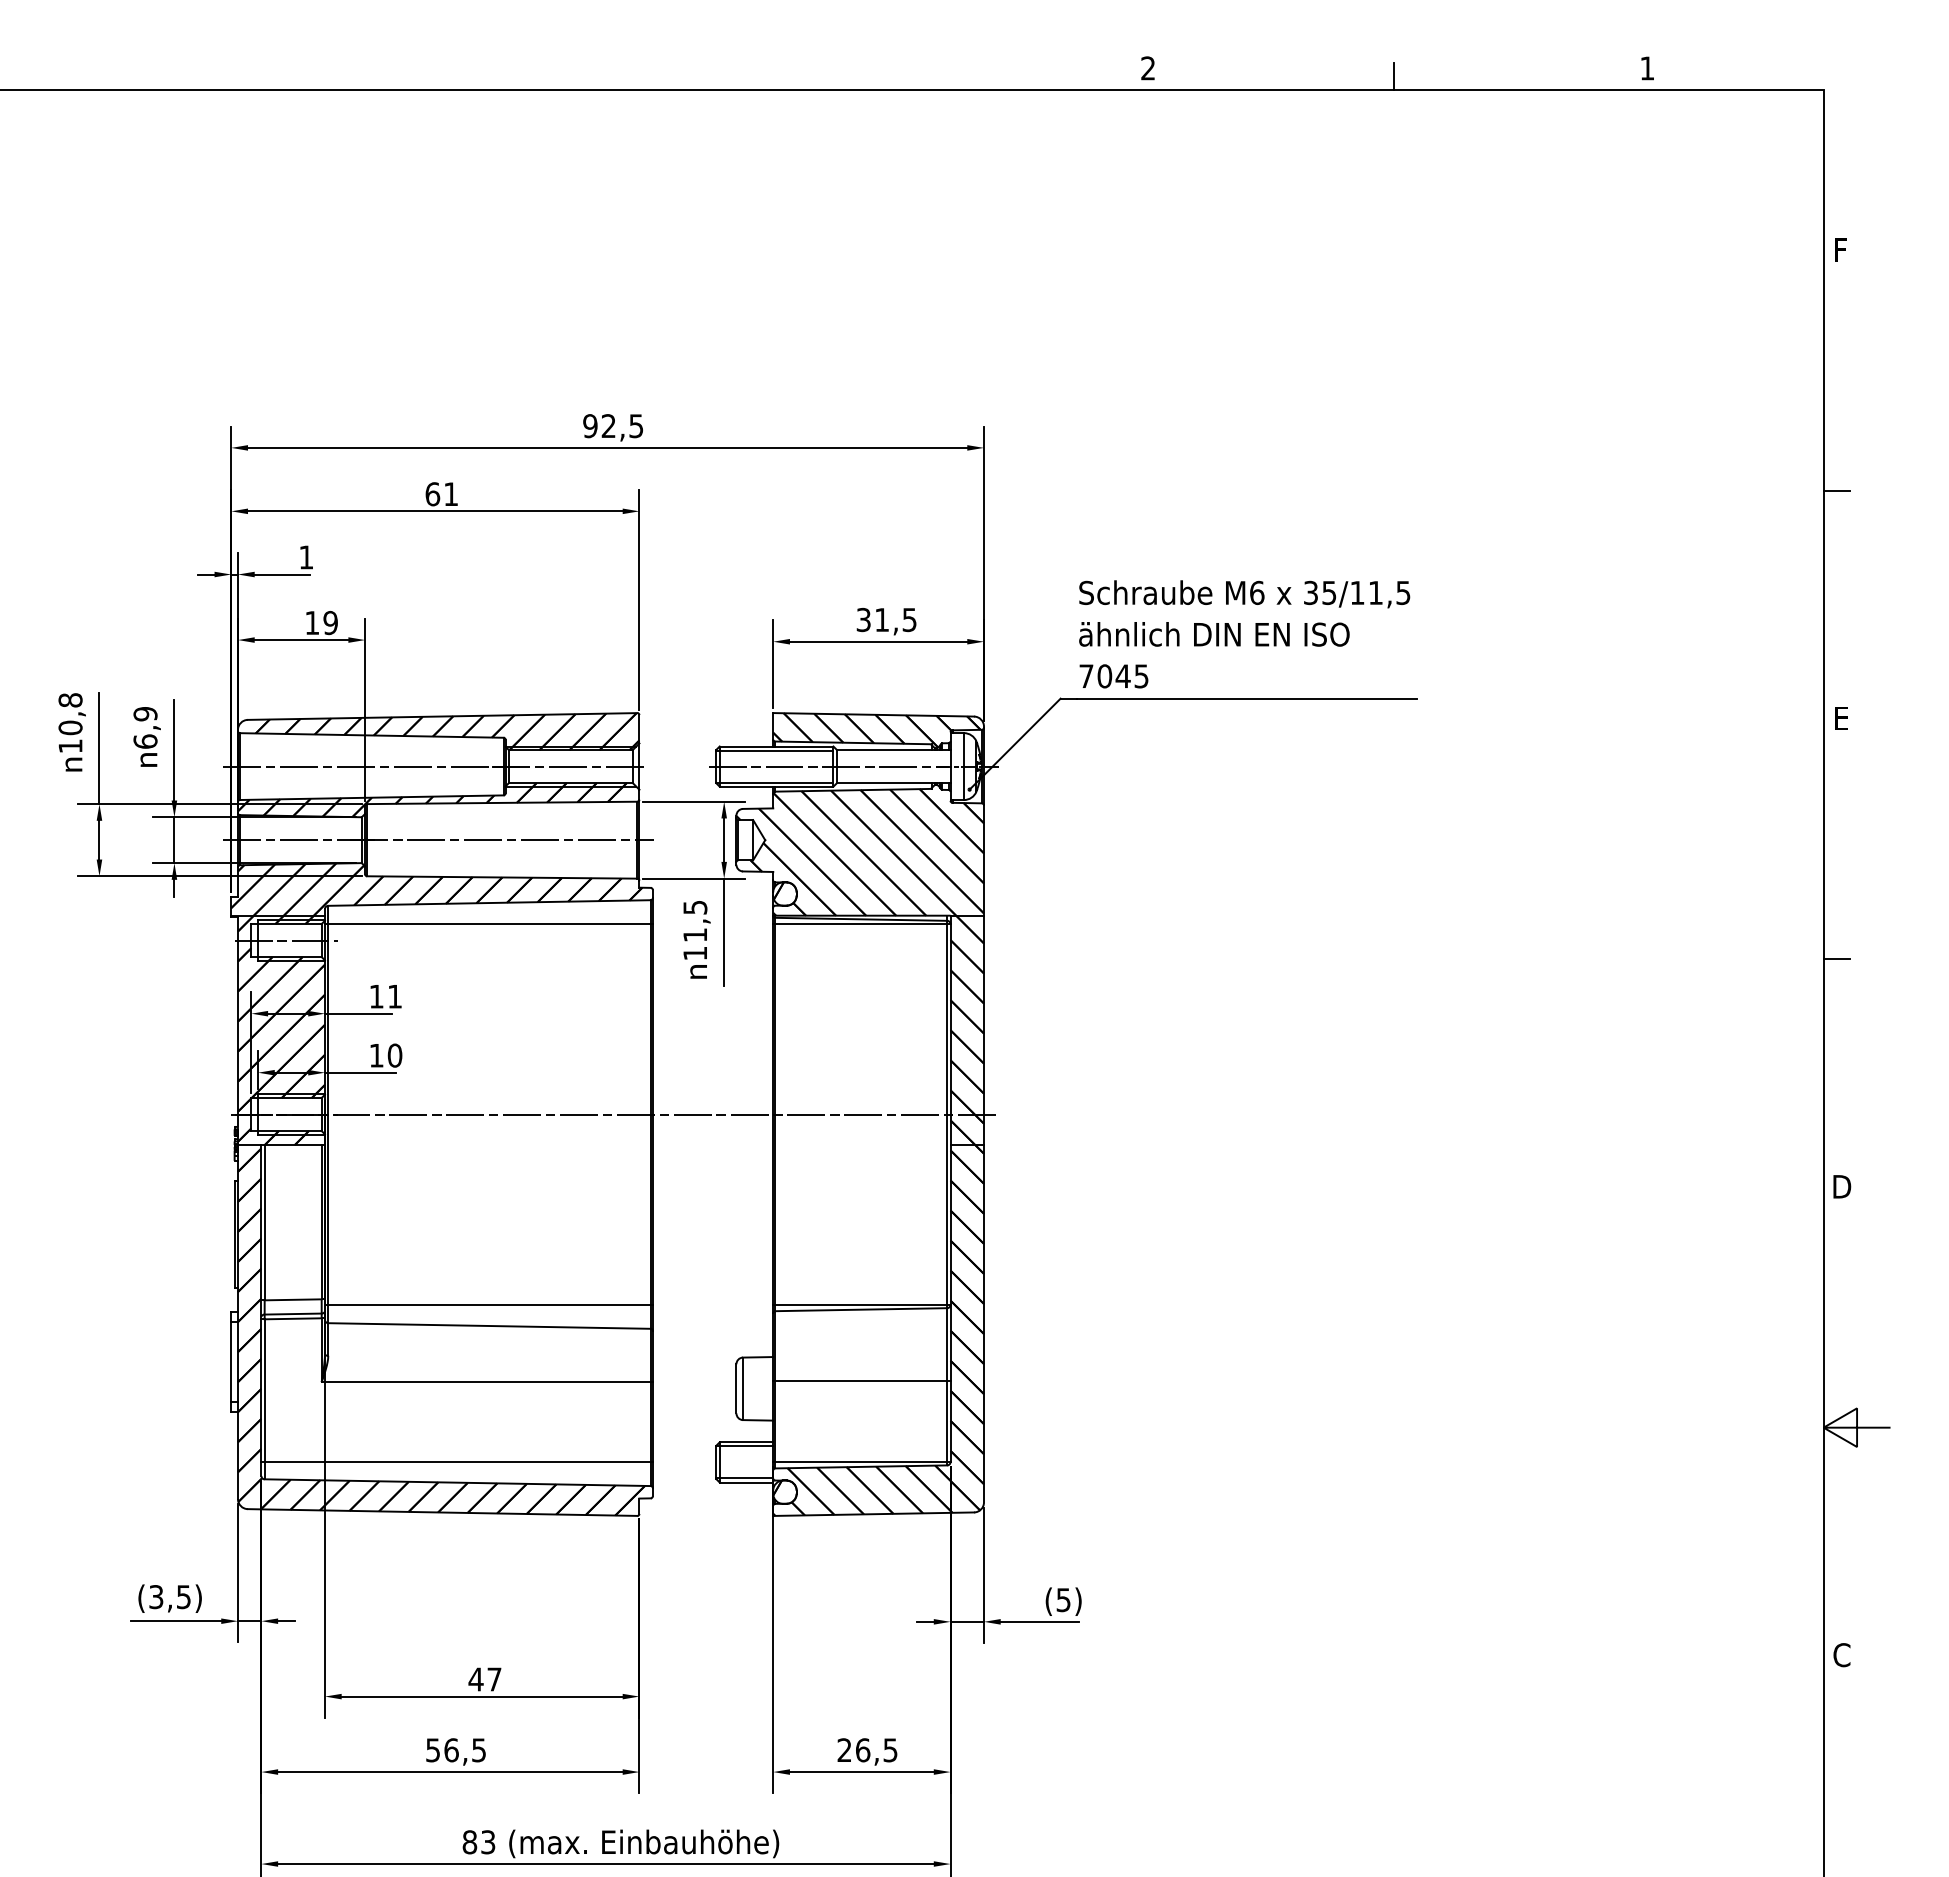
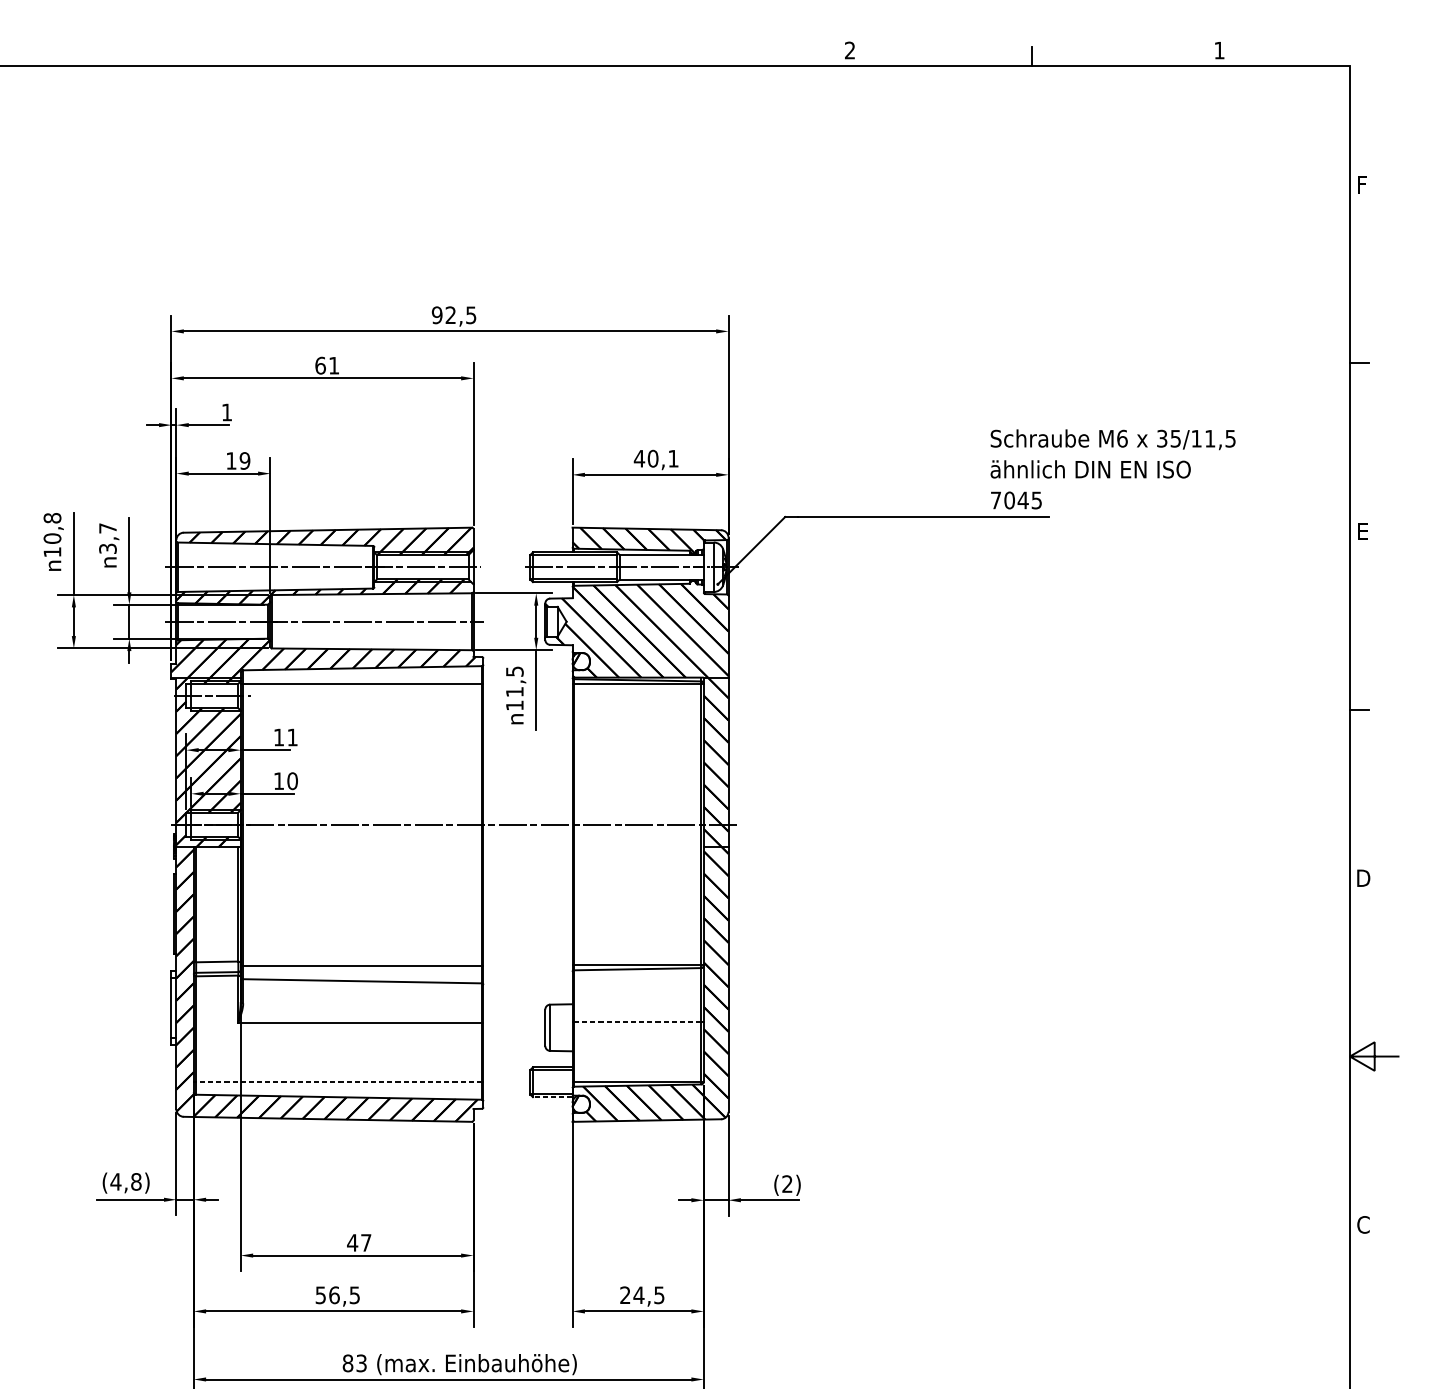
text: (886, 619) -> (656, 458), 31,5 -> 40,1
text: (1244, 634) -> (1113, 469), moved
text: (145, 727) -> (107, 538), 6,9 -> 3,7
line: (861, 1381) -> (637, 1022), solid -> dashed
line: (457, 1462) -> (338, 1082), solid -> dashed
line: (746, 1482) -> (552, 1097), solid -> dashed
text: (169, 1597) -> (125, 1182), (3,5) -> (4,8)
text: (1063, 1600) -> (787, 1184), (5) -> (2)
text: (862, 1750) -> (638, 1295), 26,5 -> 24,5

